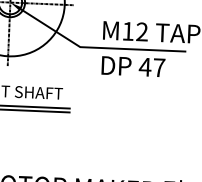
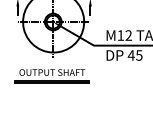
text: (159, 67) -> (139, 55), 47 -> 45

